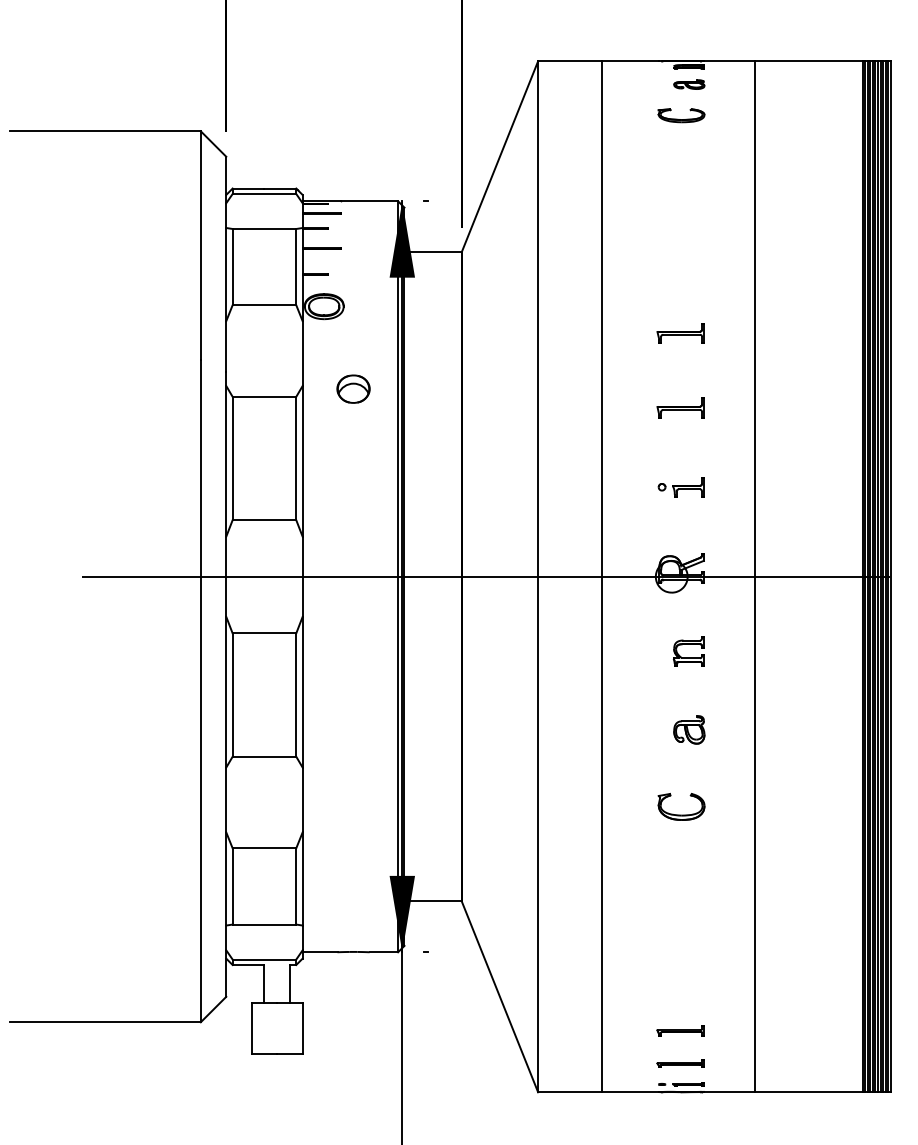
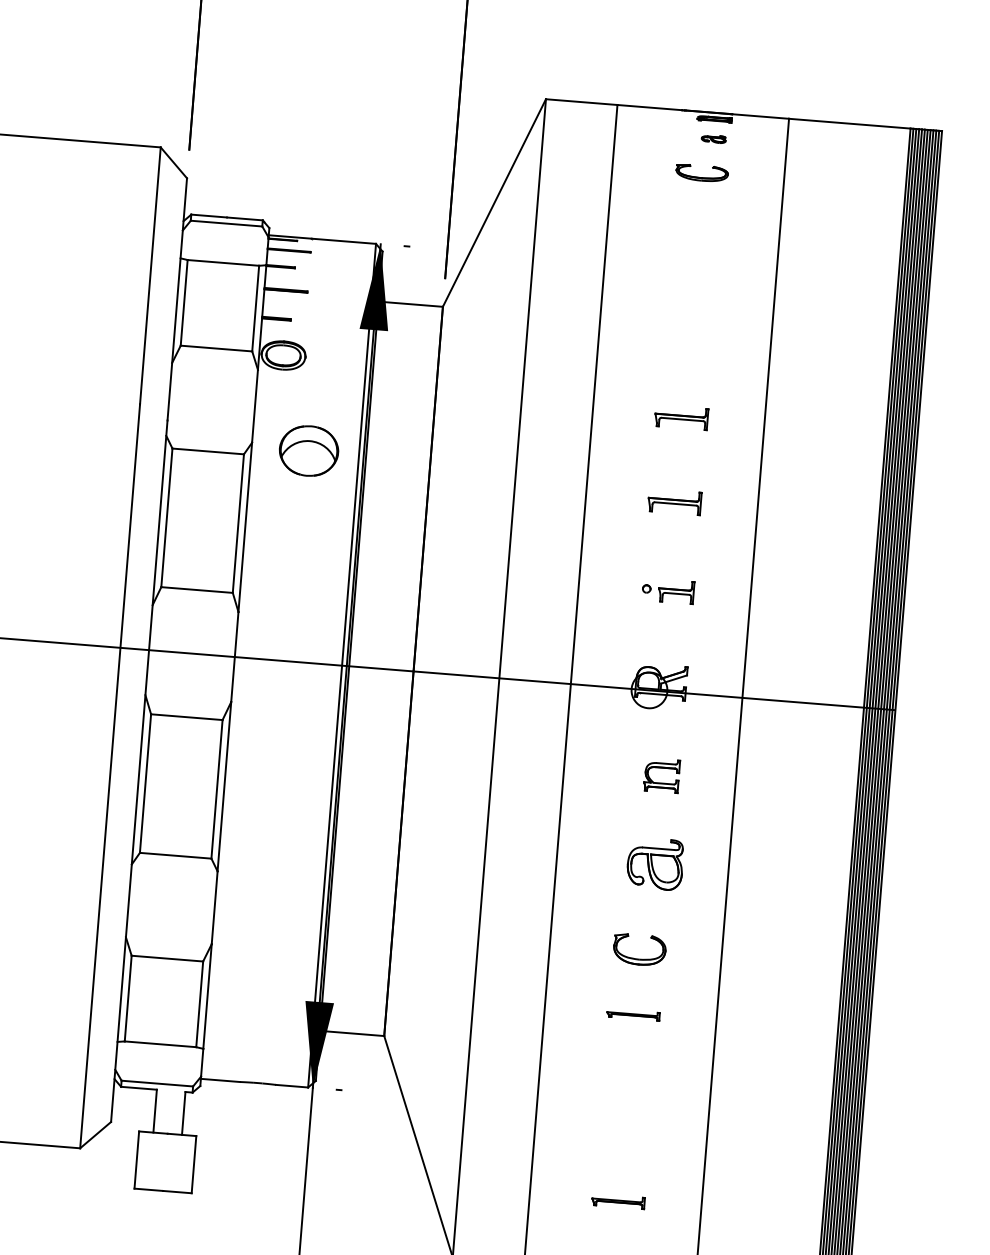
part: (689, 84) -> (713, 139), size x0.7
part: (353, 388) -> (308, 450), size x1.6
part: (689, 729) -> (655, 863), size x1.6
part: (680, 1063) -> (633, 1014), moved

